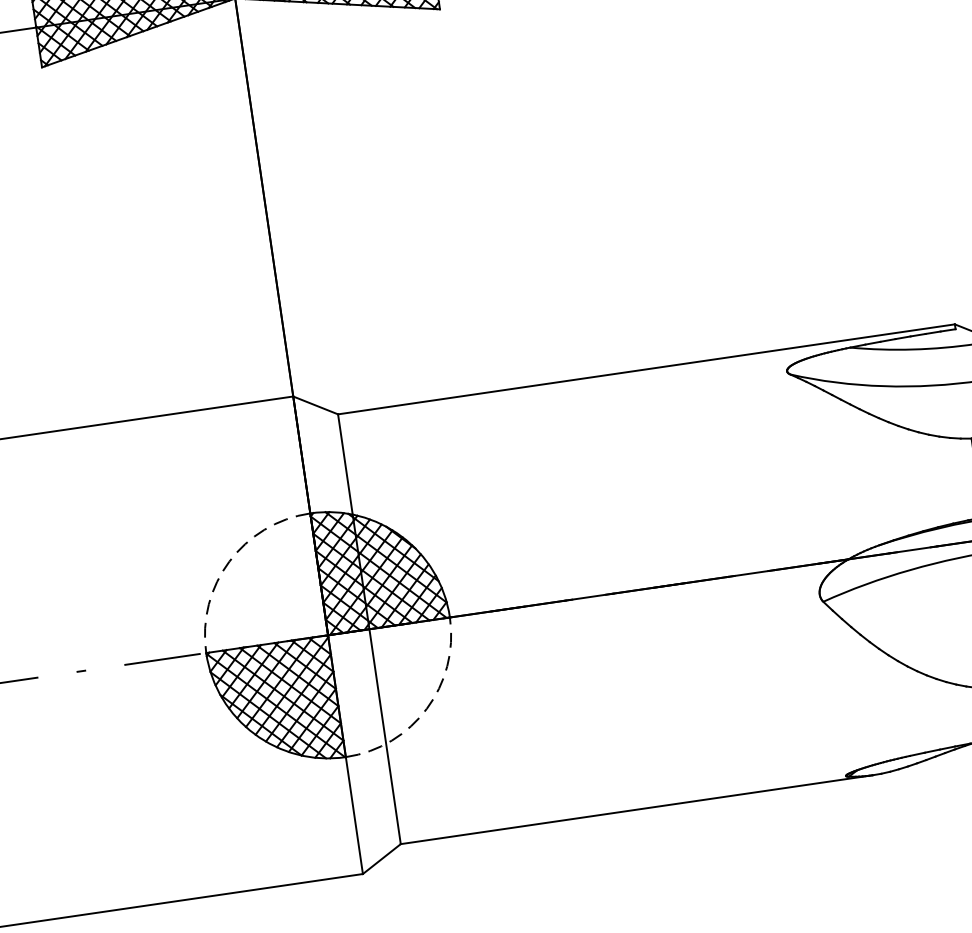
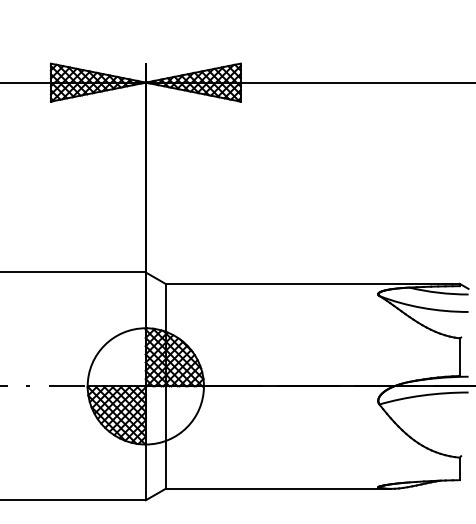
arc: (228, 562) -> (104, 345), dashed -> solid
arc: (425, 709) -> (186, 427), dashed -> solid

